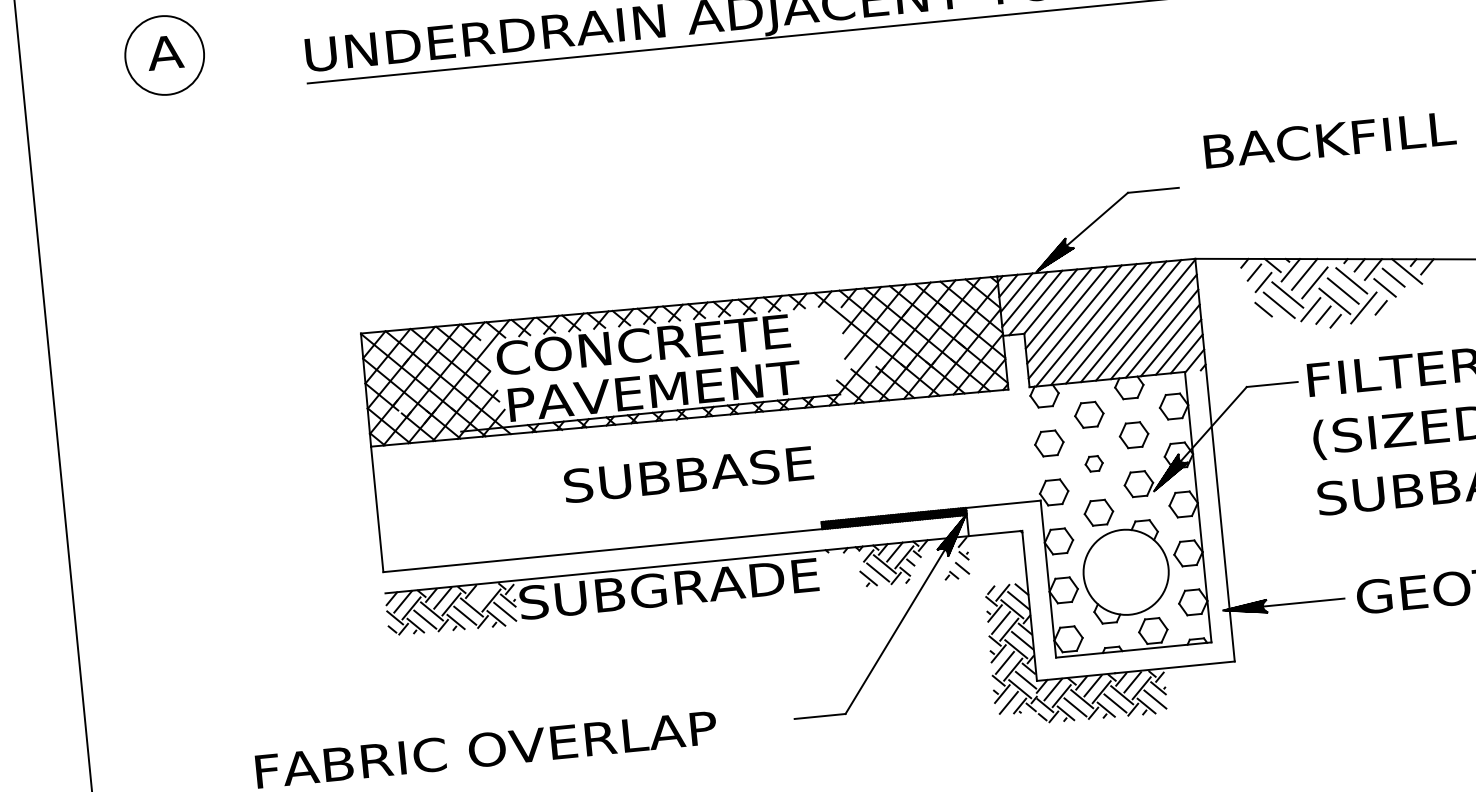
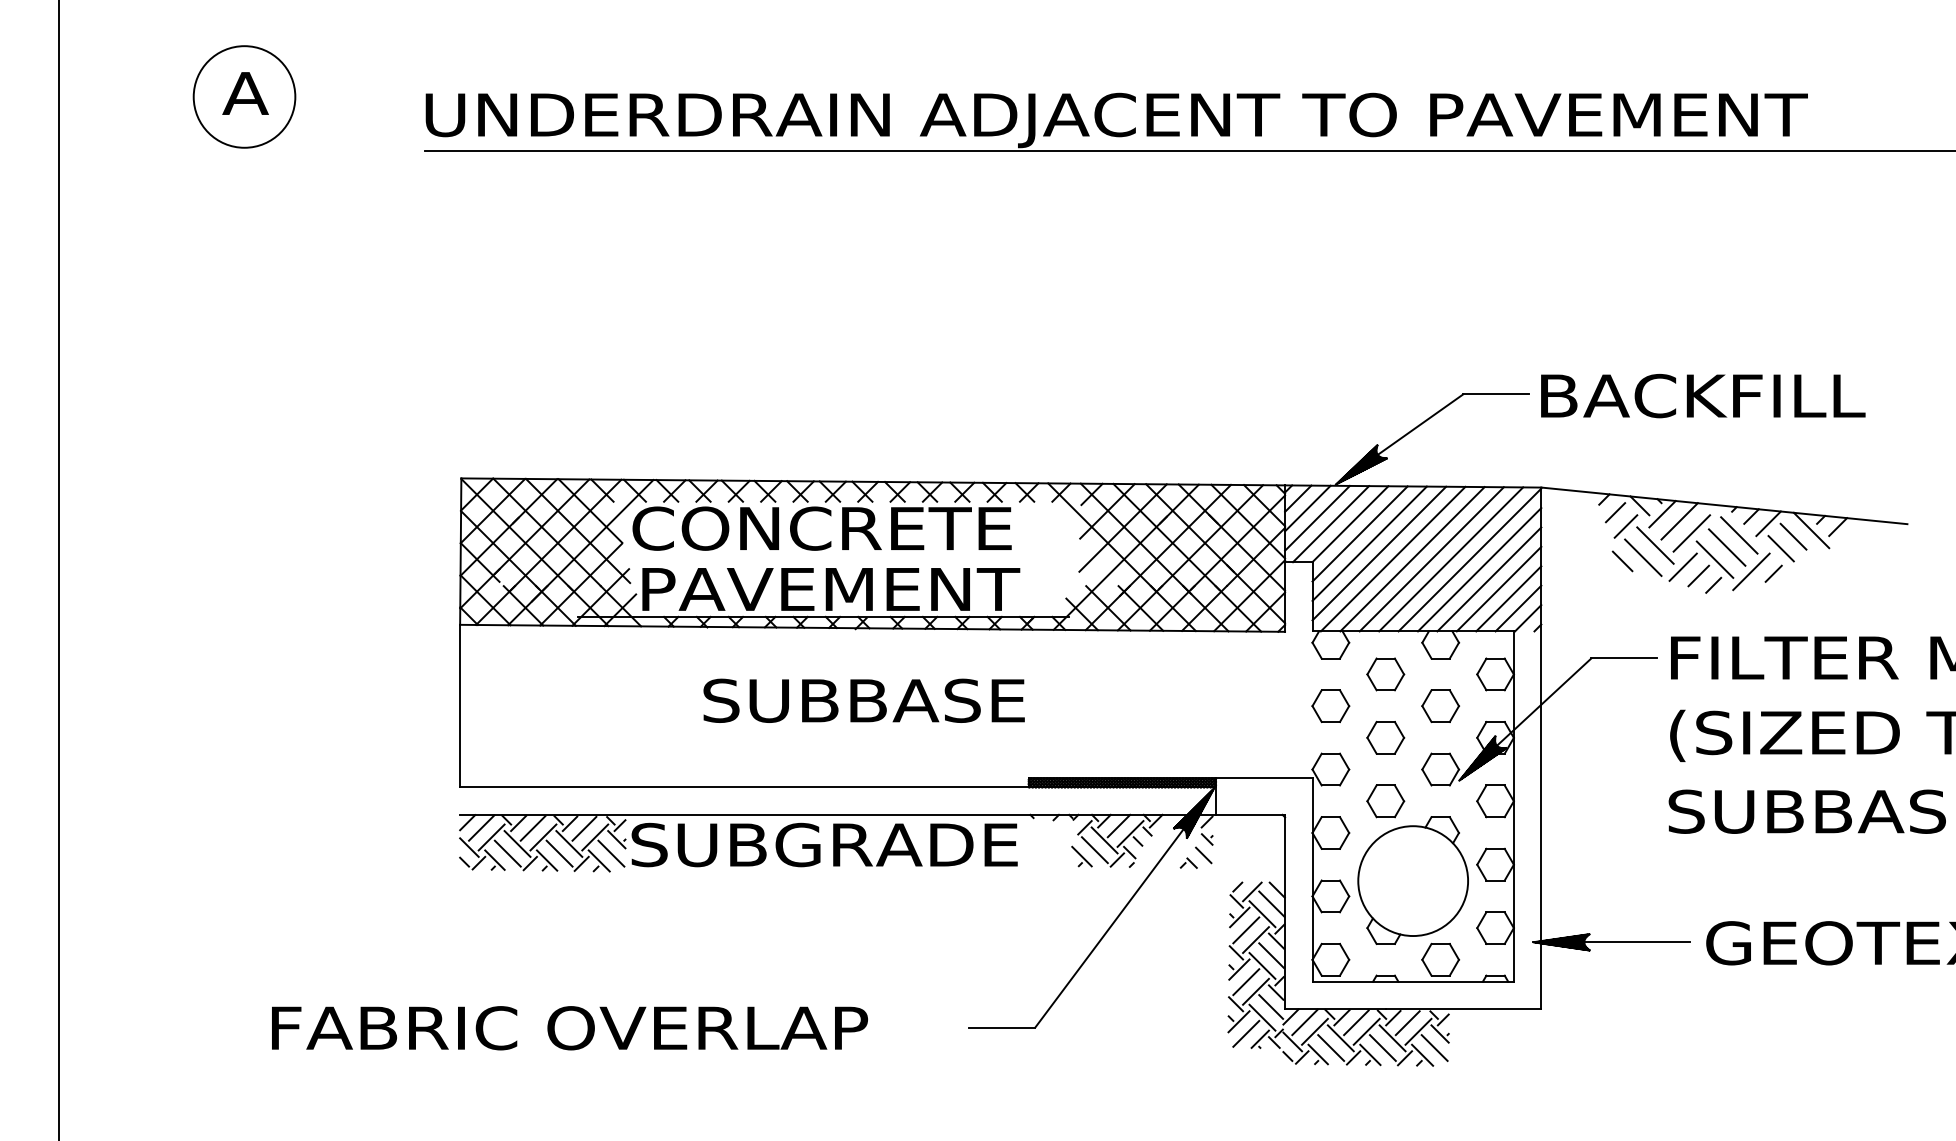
text: (1330, 140) -> (1703, 396), moved
part: (1093, 463) -> (1385, 737), size x1.67
line: (482, 594) -> (584, 828), added

